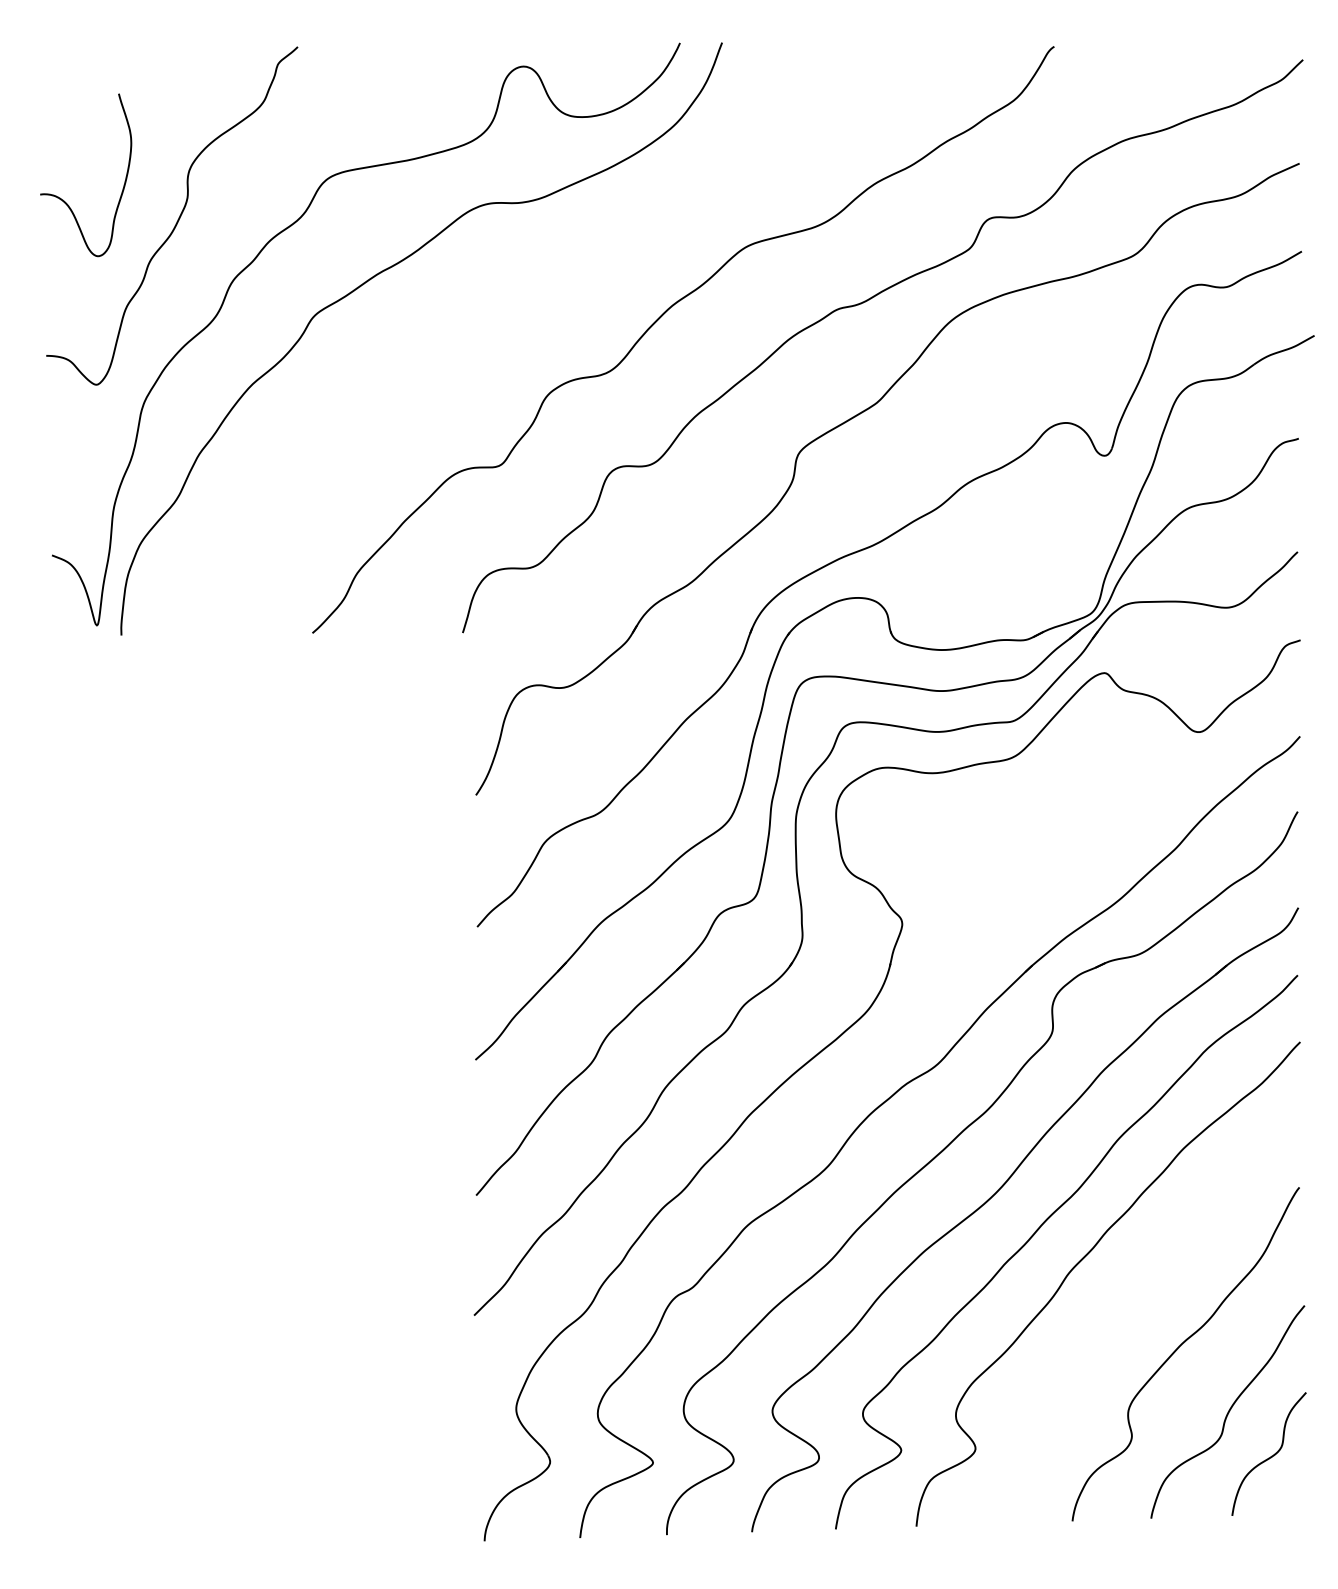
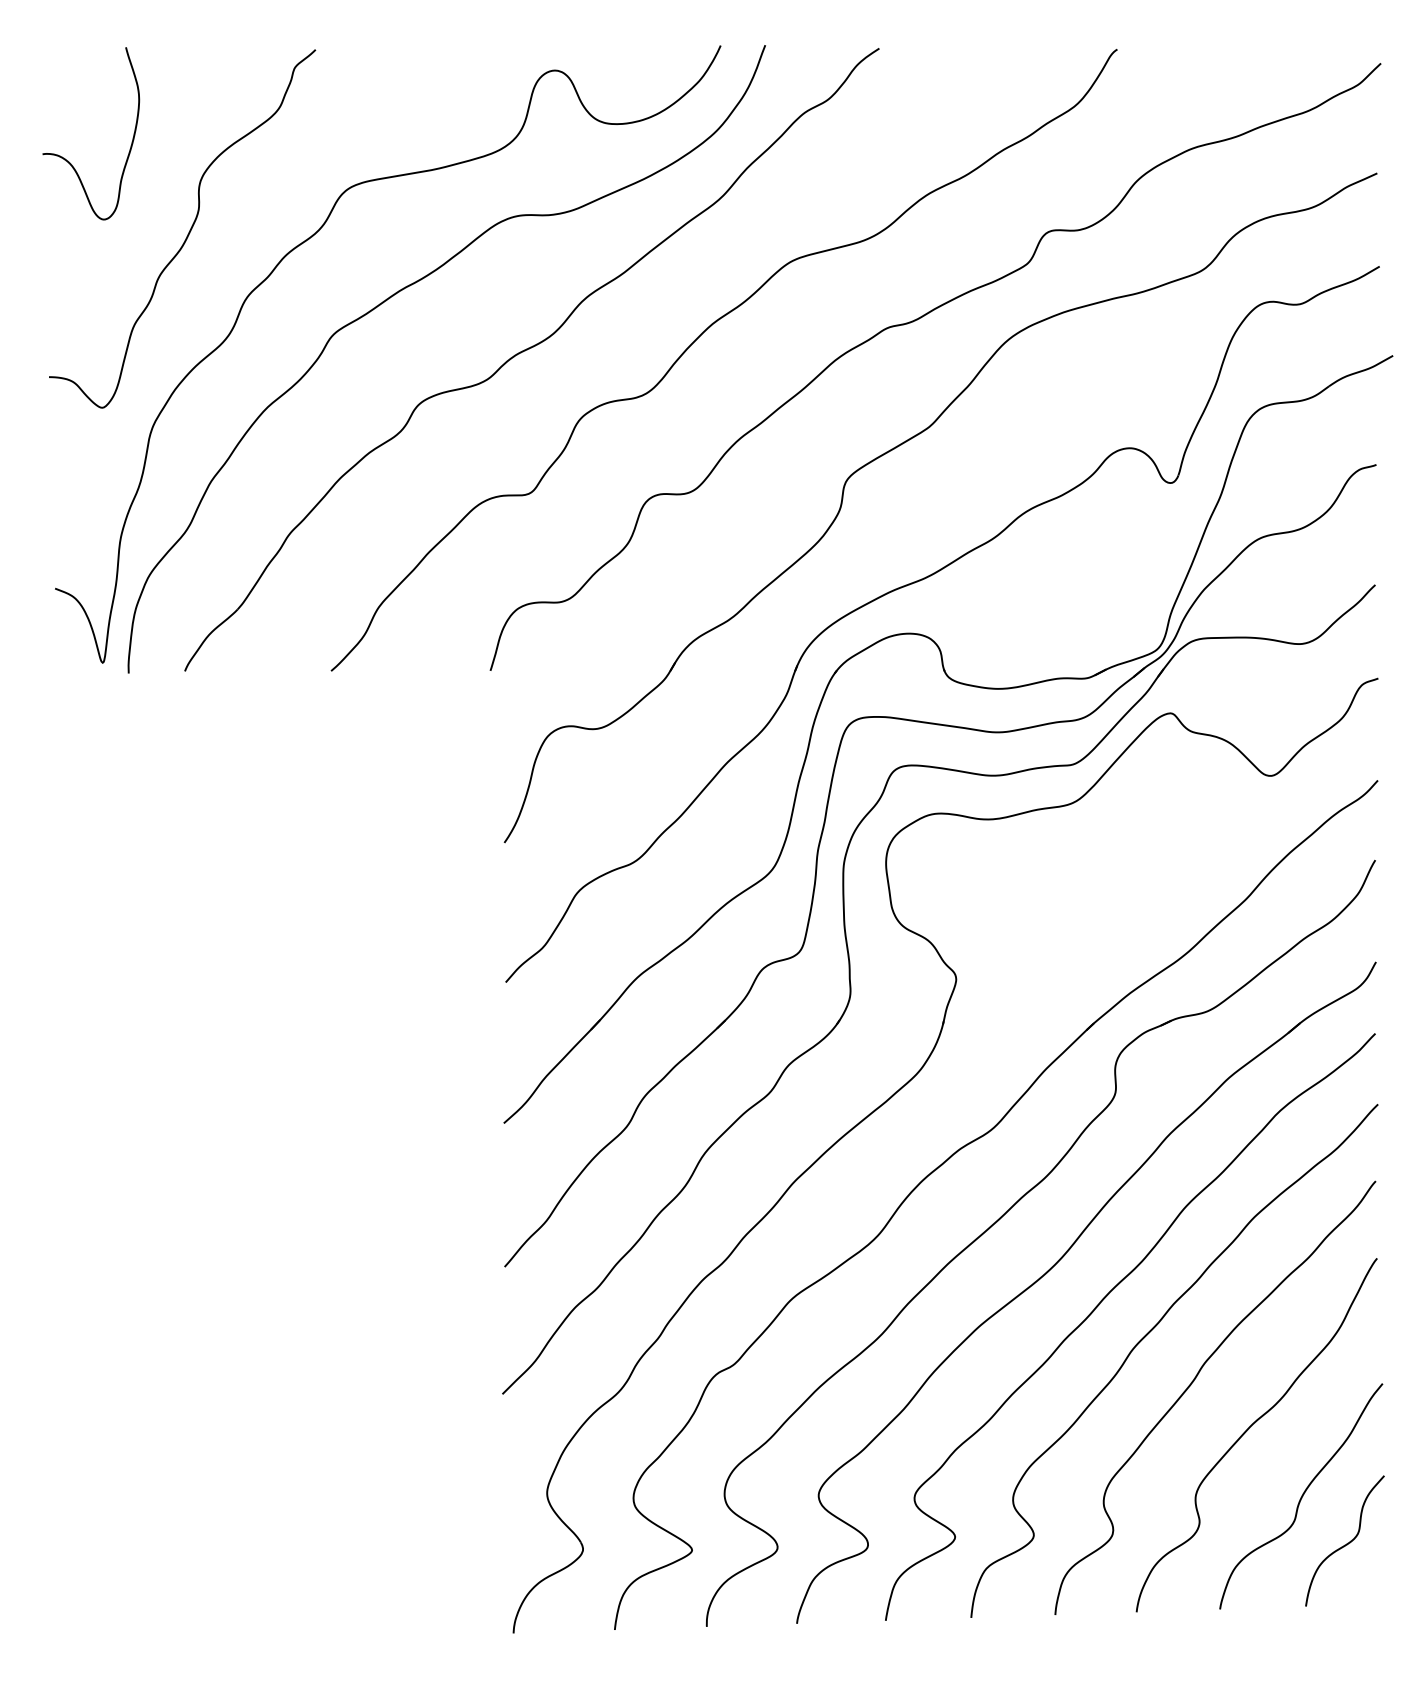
curve: (64, 200) -> (68, 160), moved
part: (497, 330) -> (527, 350), added
curve: (1127, 1303) -> (1194, 1381), added

